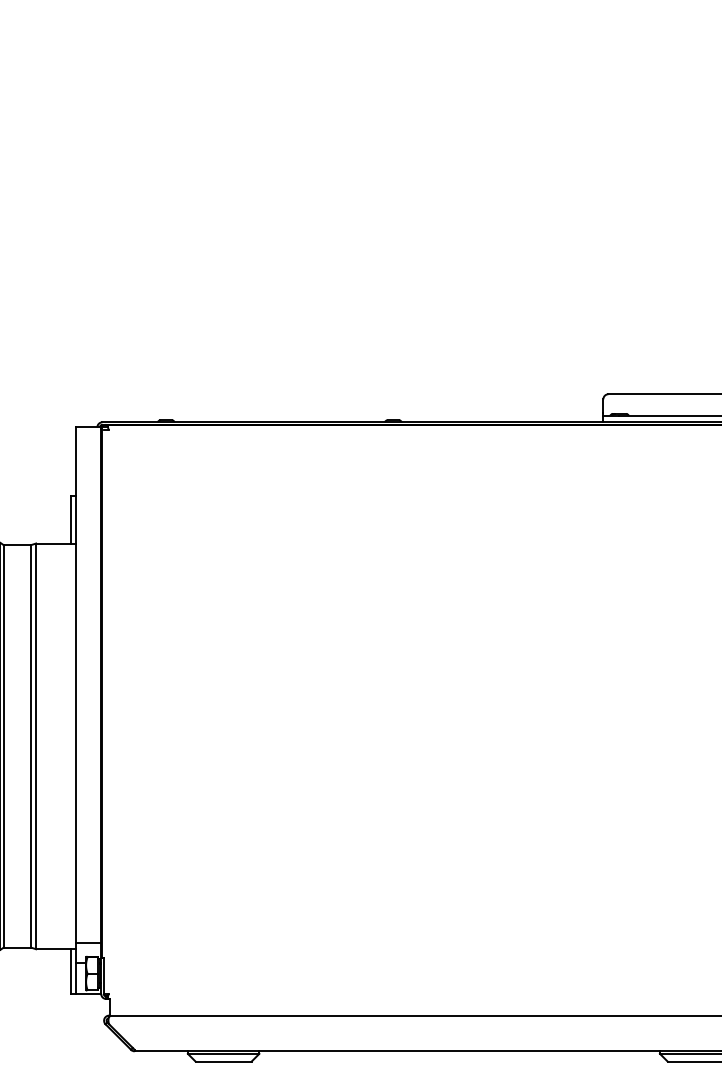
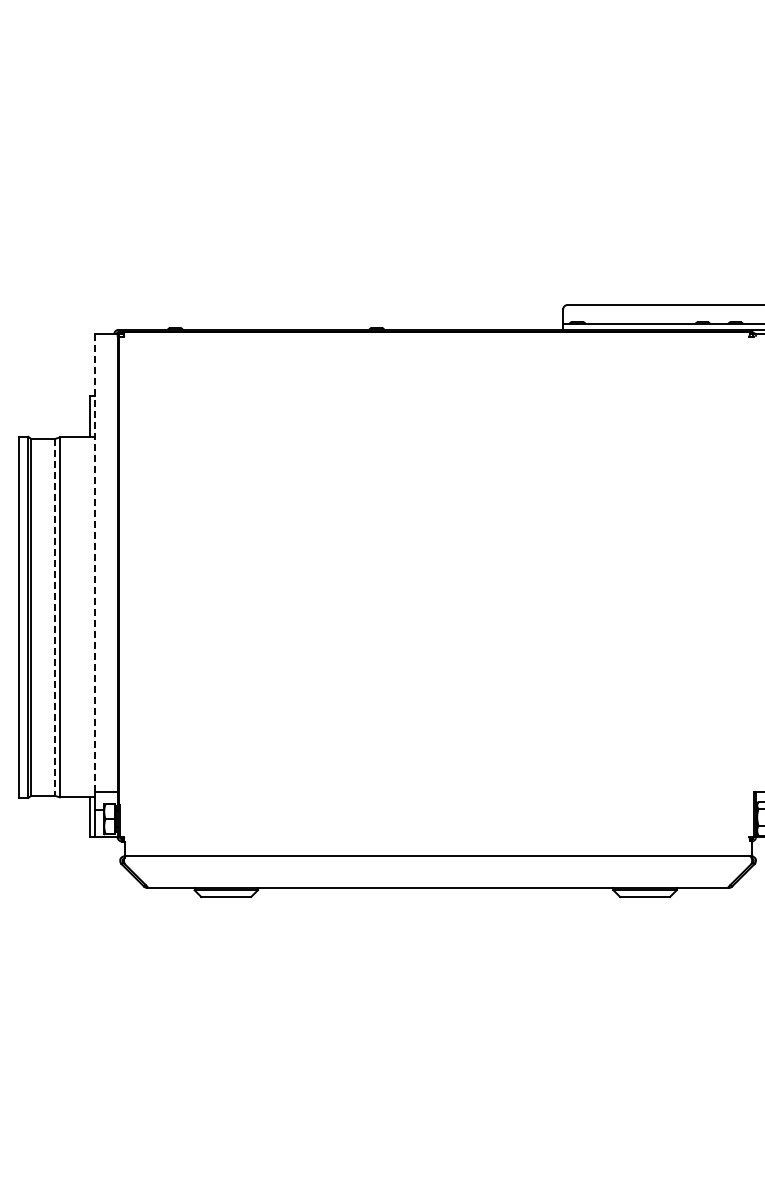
line: (75, 685) -> (94, 563), solid -> dashed
line: (31, 746) -> (55, 617), solid -> dashed

